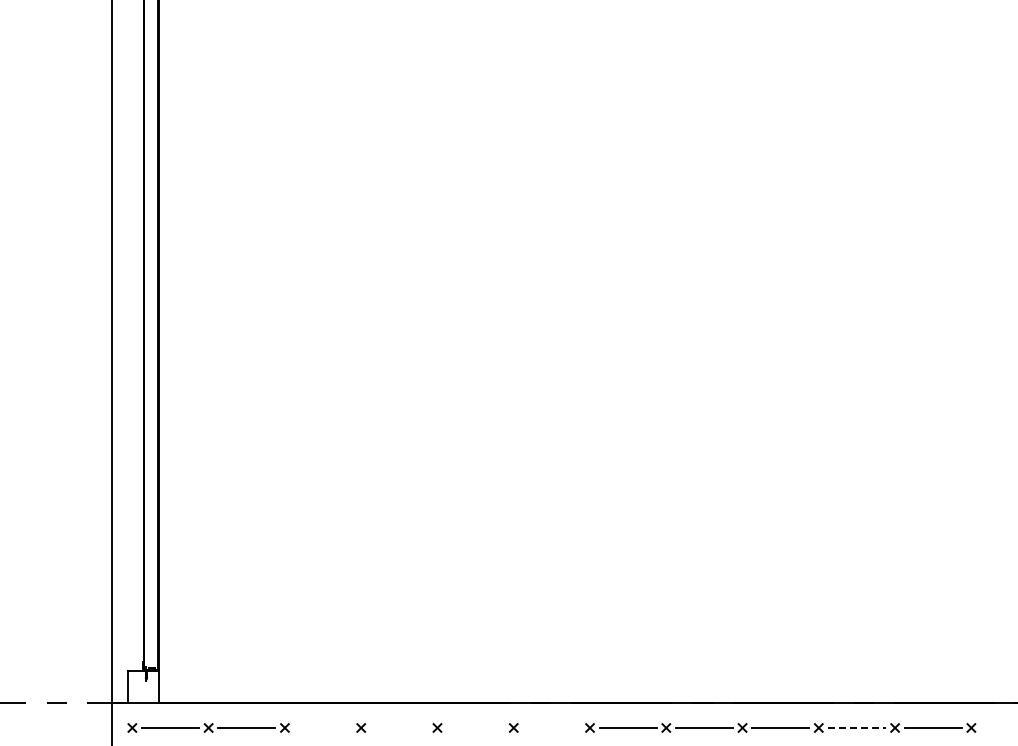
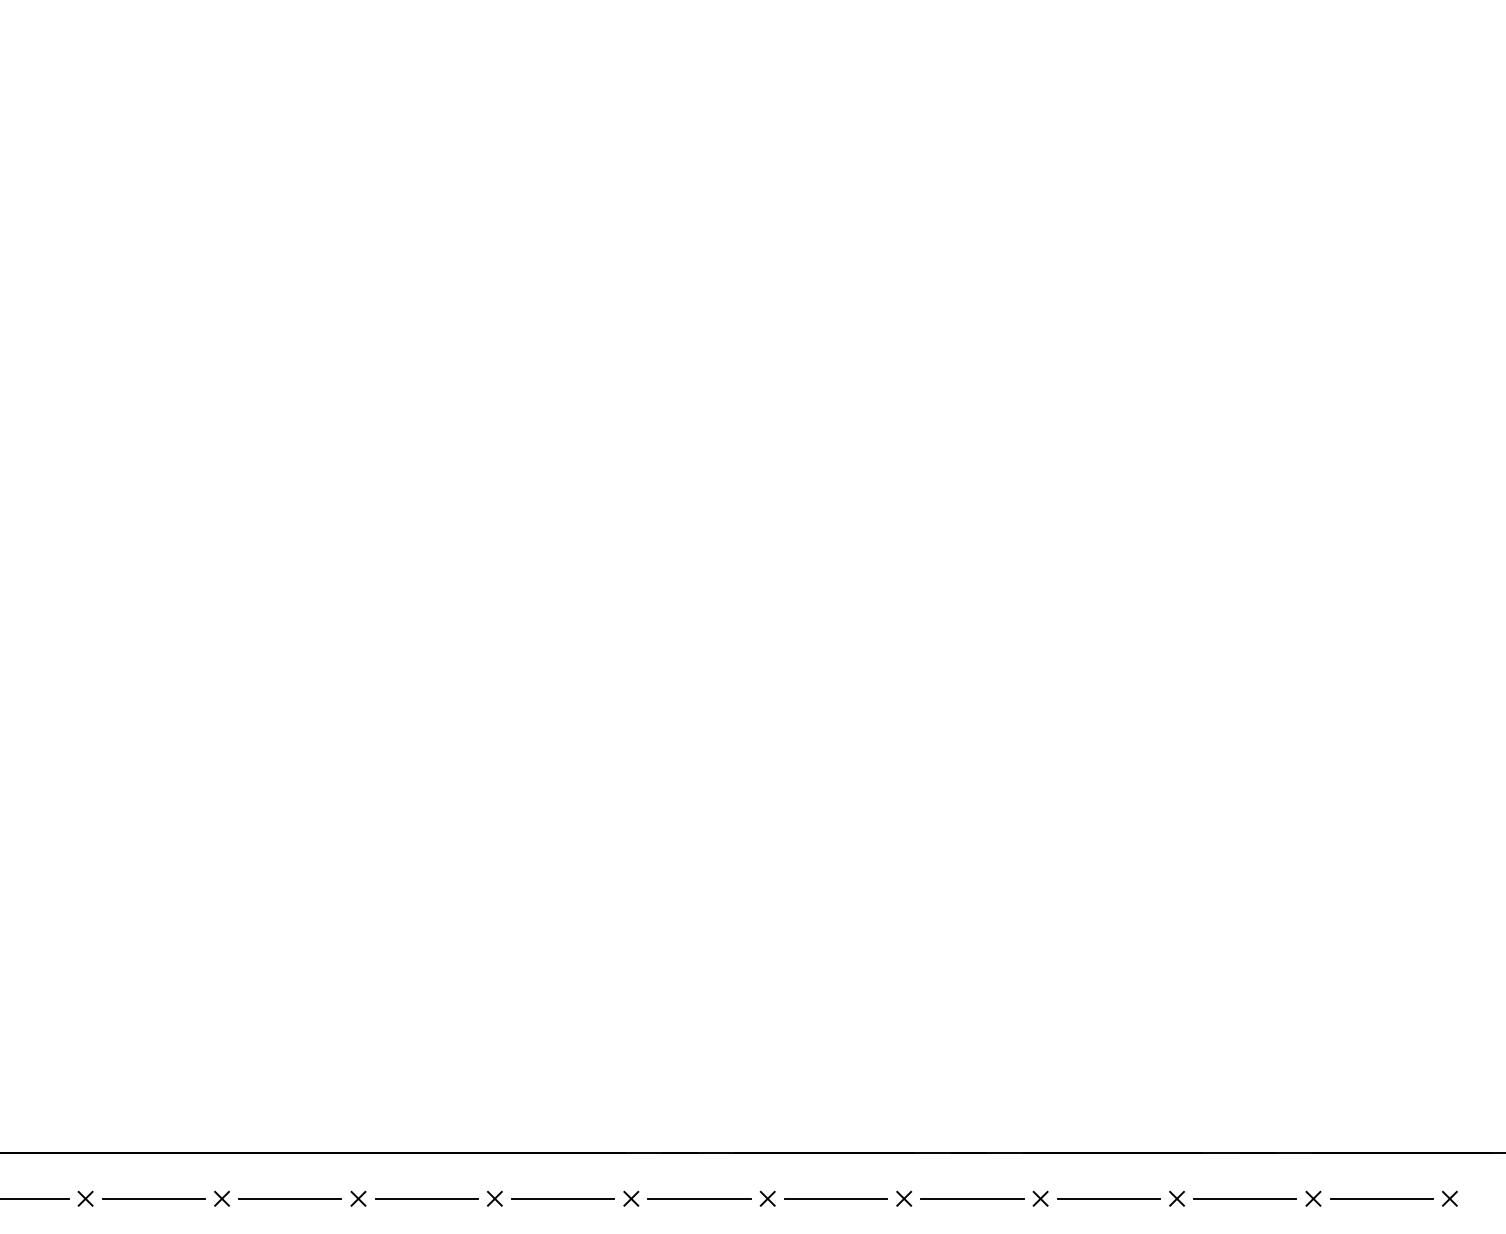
line: (322, 727) -> (289, 1197), added
line: (398, 727) -> (425, 1197), added
line: (475, 727) -> (562, 1197), added
line: (551, 727) -> (698, 1197), added
line: (856, 727) -> (1244, 1197), dashed -> solid

